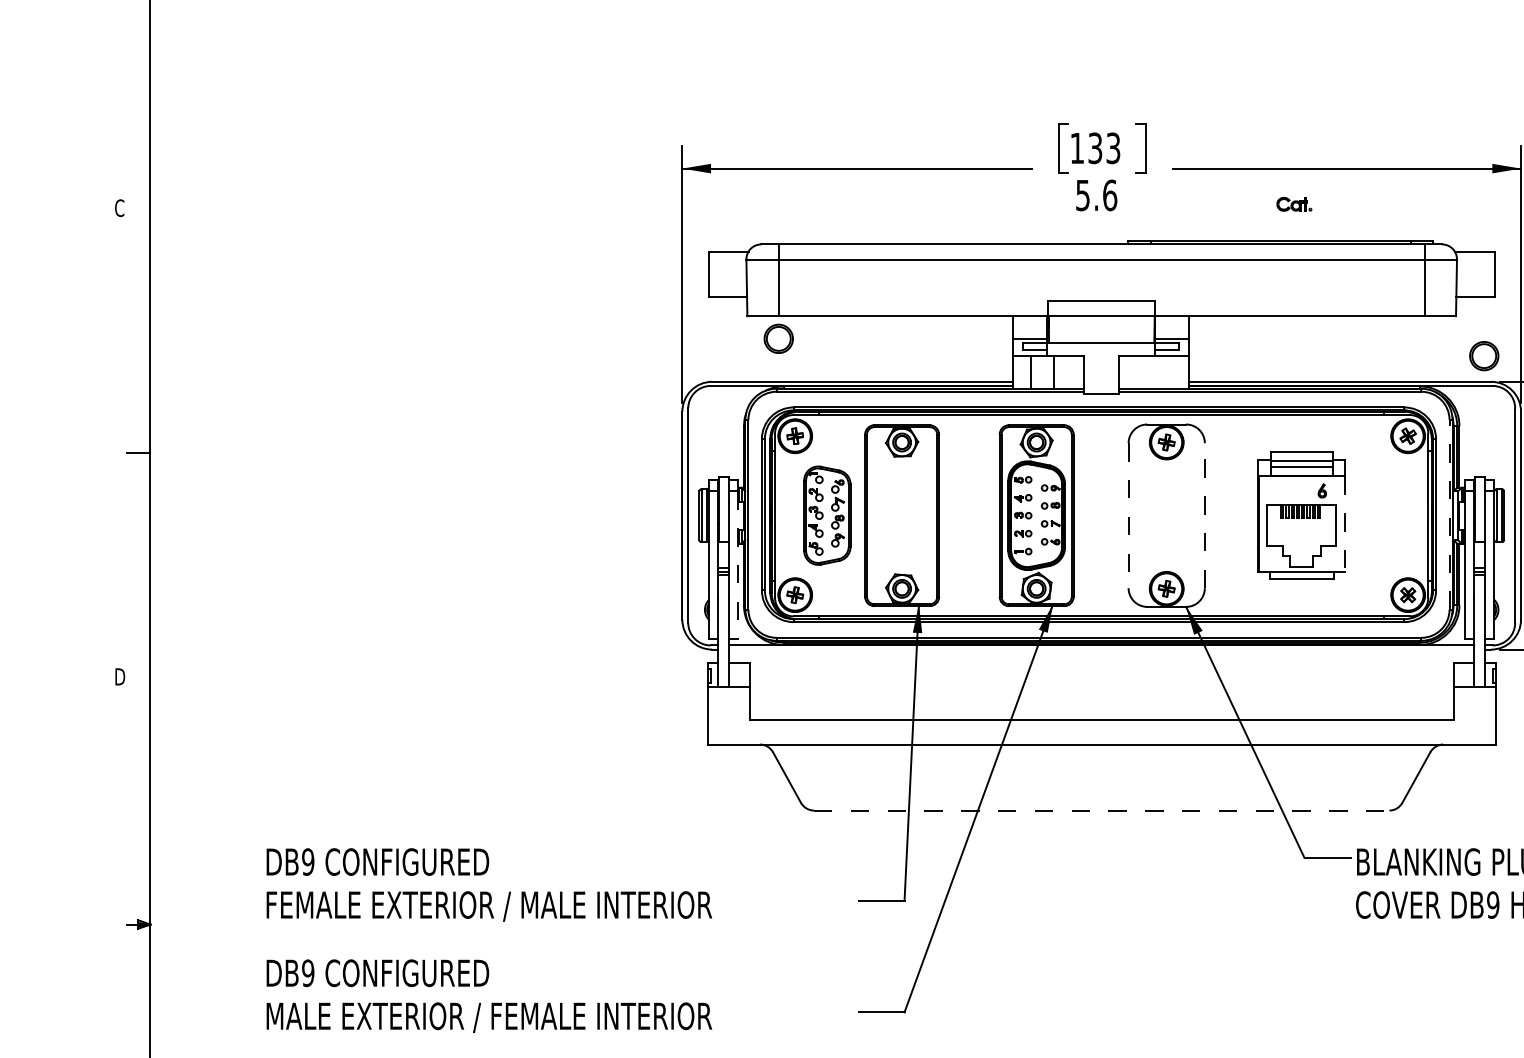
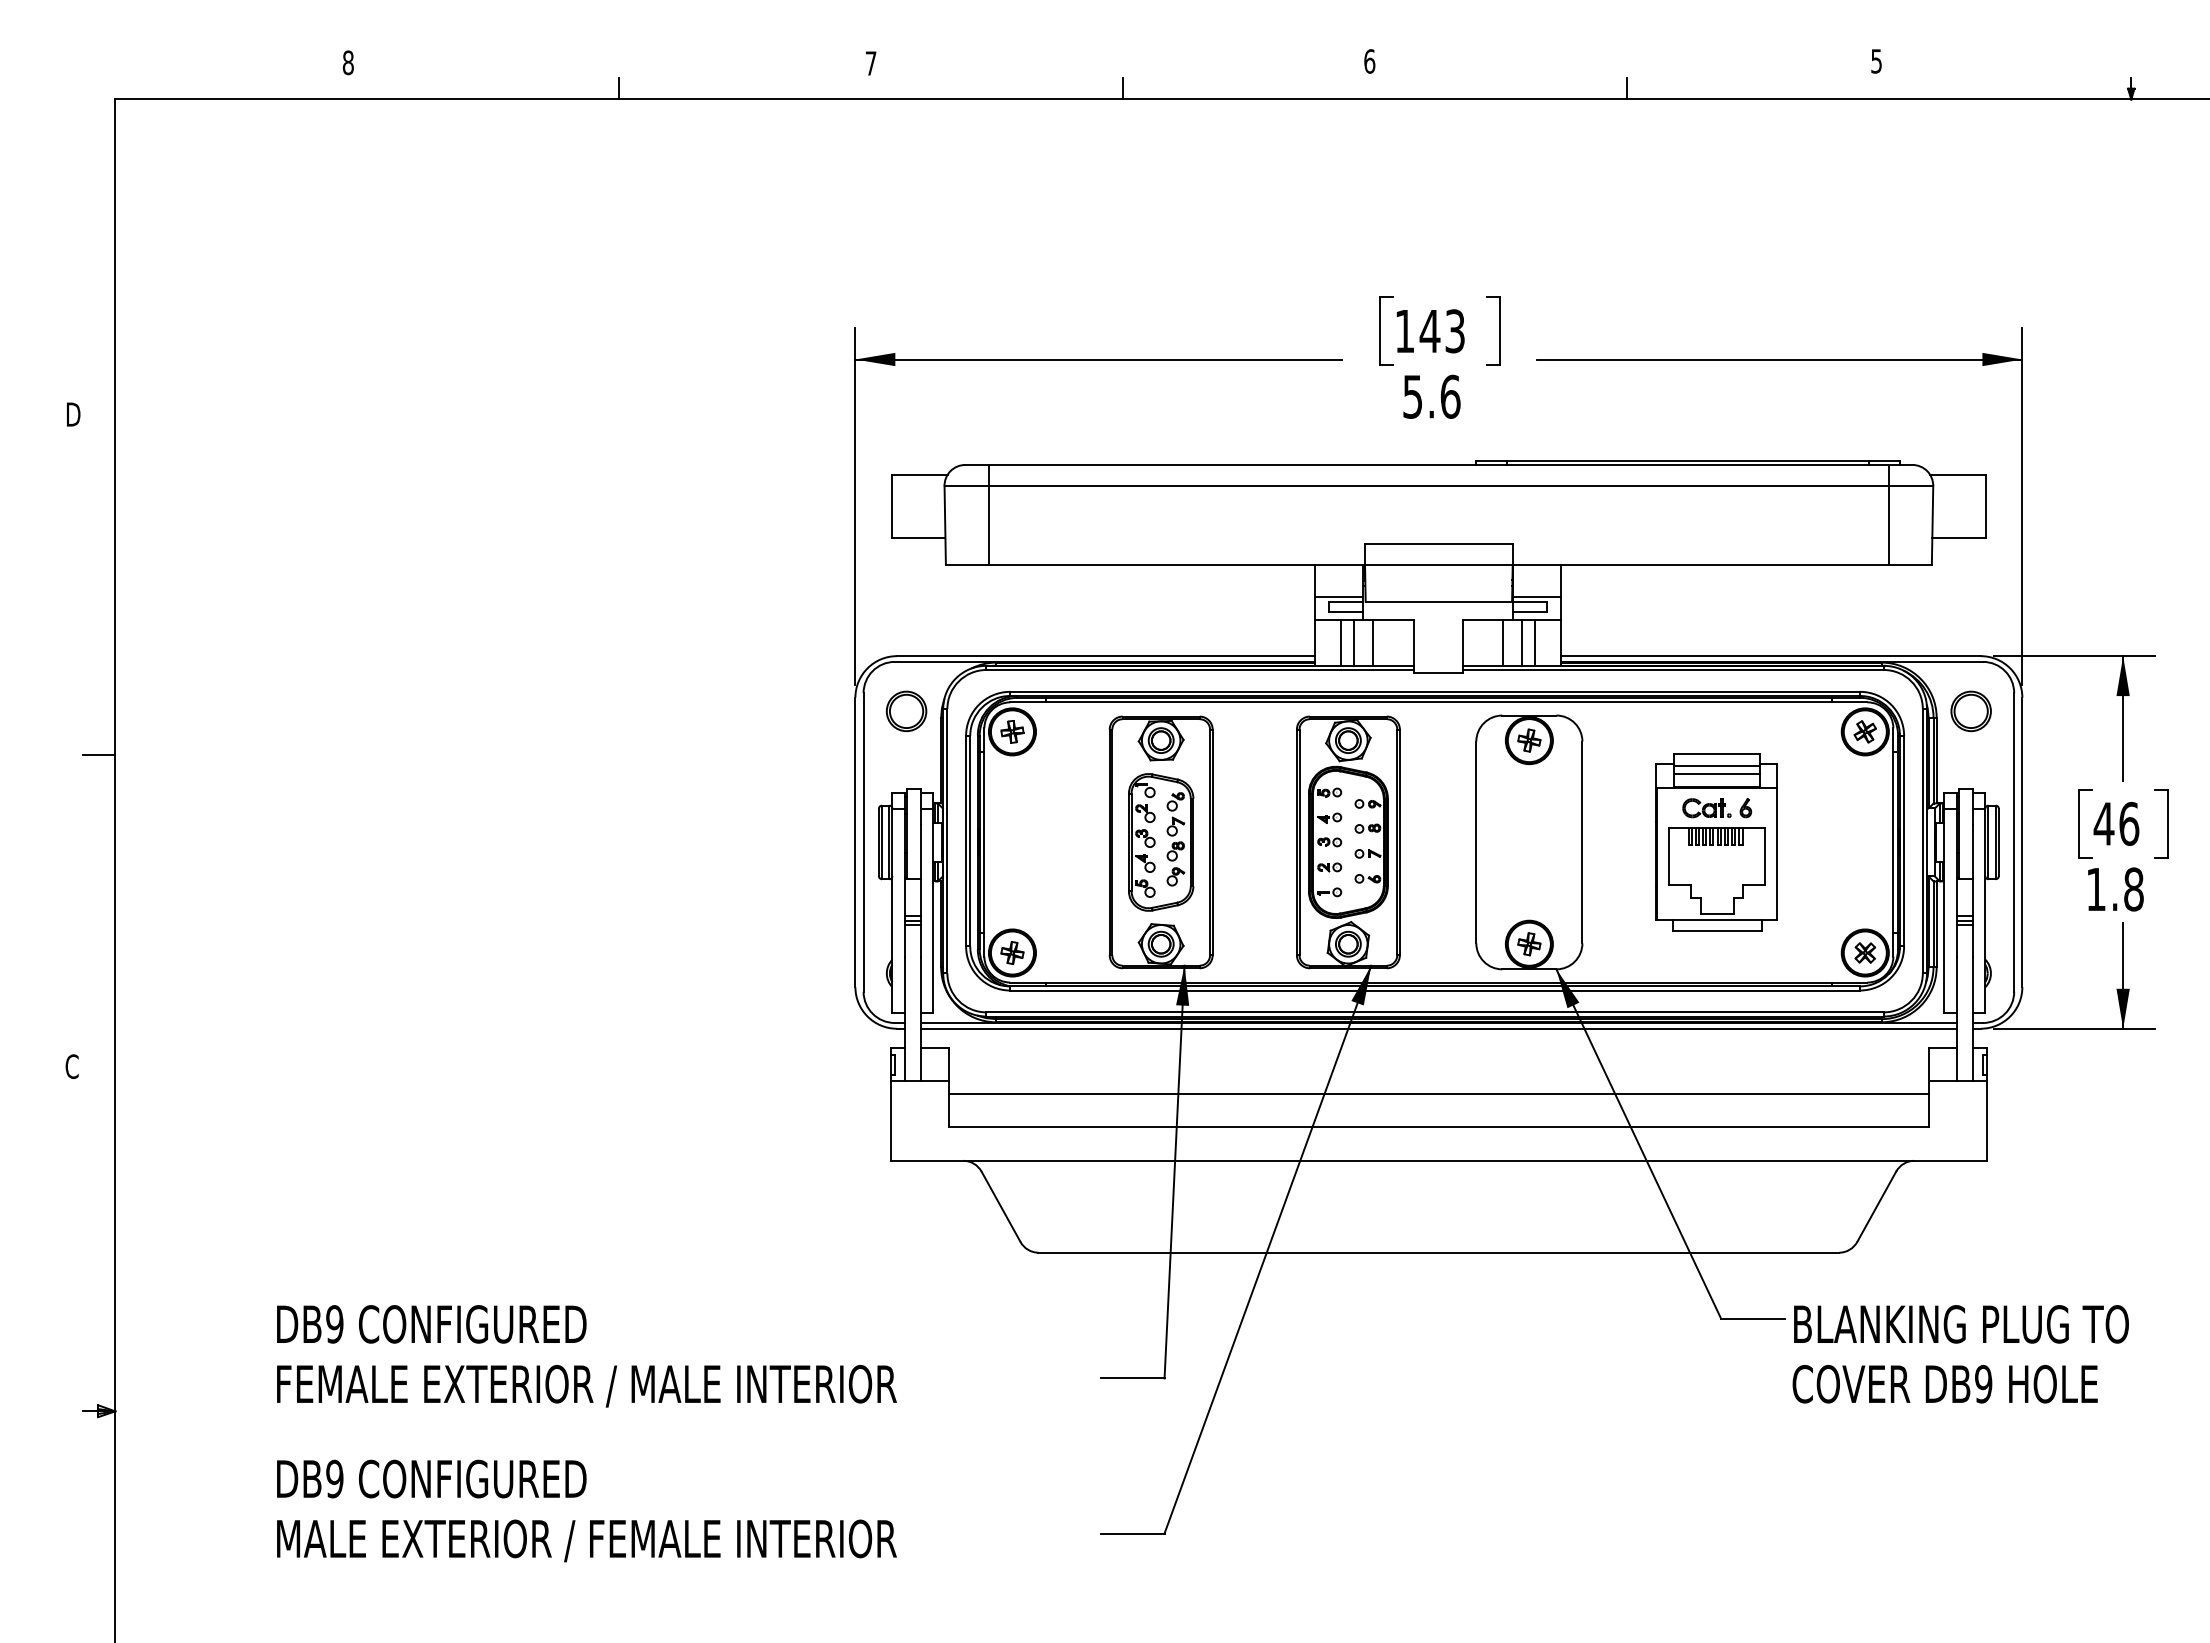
text: (1094, 148) -> (1429, 331), 133 -> 143
part: (1294, 204) -> (1706, 808), moved
text: (120, 208) -> (73, 414), C -> D
part: (778, 338) -> (906, 711), moved
part: (1483, 356) -> (1970, 711), moved
line: (1040, 372) -> (1353, 642), added
line: (1148, 372) -> (1503, 642), added
line: (1161, 372) -> (1522, 642), added
line: (1171, 372) -> (1535, 642), added
line: (1449, 514) -> (1922, 840), dashed -> solid
part: (827, 515) -> (1161, 842), moved
line: (1128, 515) -> (1476, 842), dashed -> solid
line: (1204, 515) -> (1582, 842), dashed -> solid
line: (1344, 524) -> (1776, 854), dashed -> solid
line: (738, 565) -> (933, 911), dashed -> solid
line: (1101, 649) -> (1438, 1028), added
text: (119, 676) -> (72, 1066), D -> C
line: (1101, 696) -> (1438, 1093), added
line: (1102, 810) -> (1439, 1252), dashed -> solid

